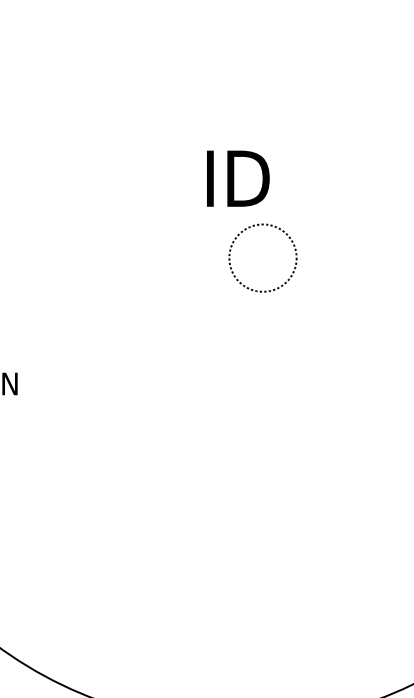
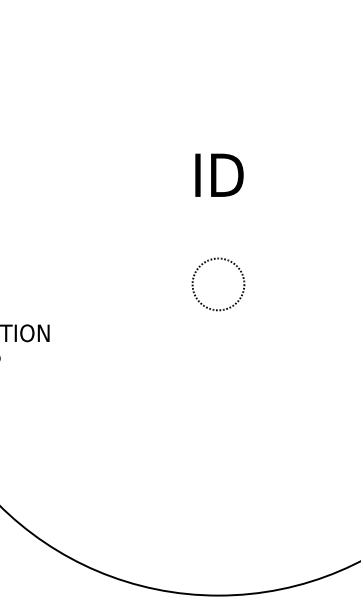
circle: (263, 258) -> (218, 284), moved

